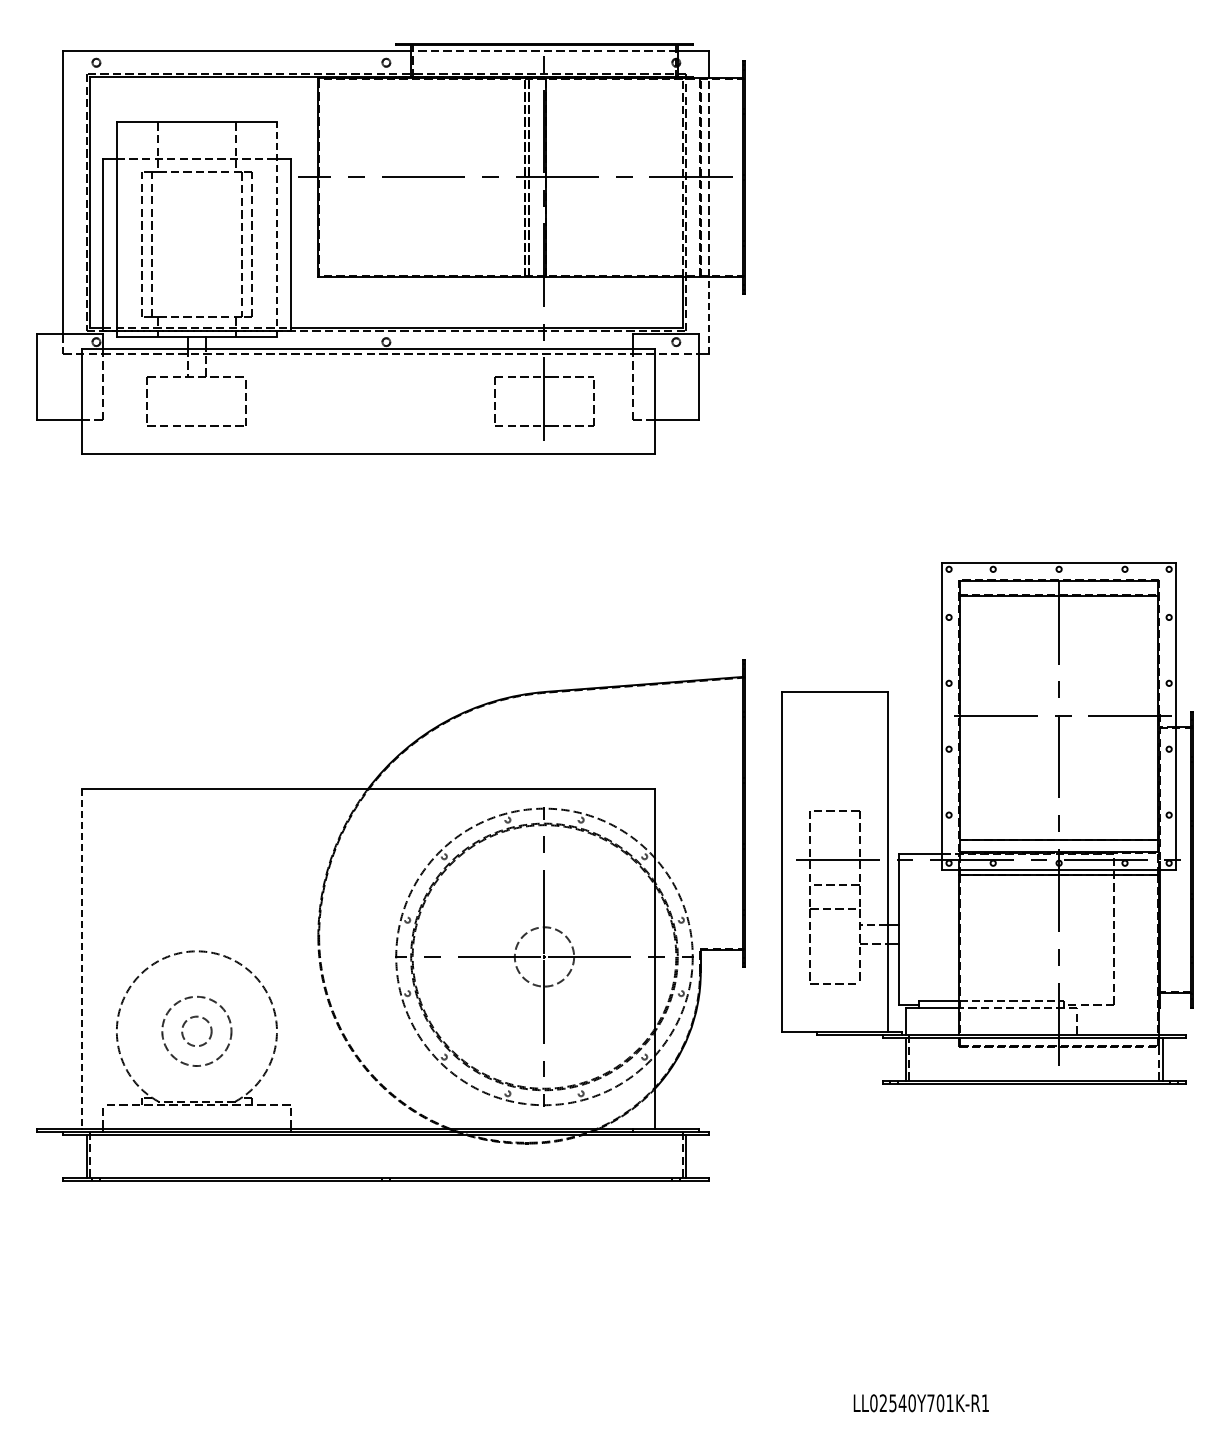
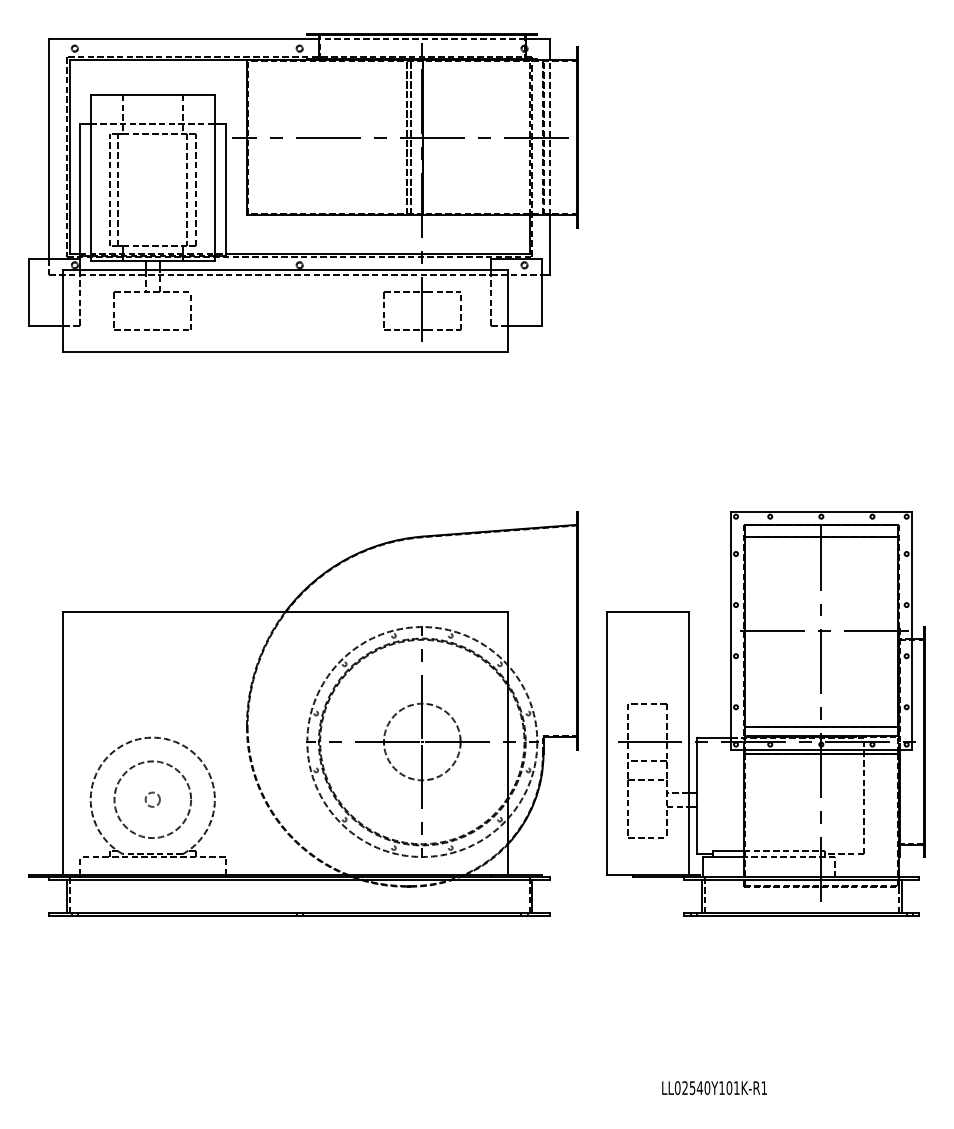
line: (276, 229) -> (214, 177), dashed -> solid
line: (709, 315) -> (550, 244), dashed -> solid
part: (987, 823) -> (765, 713), moved
circle: (544, 956) -> (422, 741), size x1.67
line: (81, 958) -> (63, 743), dashed -> solid
circle: (196, 1030) -> (152, 799), size x1.43
circle: (196, 1031) -> (152, 799), size x0.62
text: (930, 1402) -> (721, 1087), LL02540Y701K-R1 -> LL02540Y101K-R1

